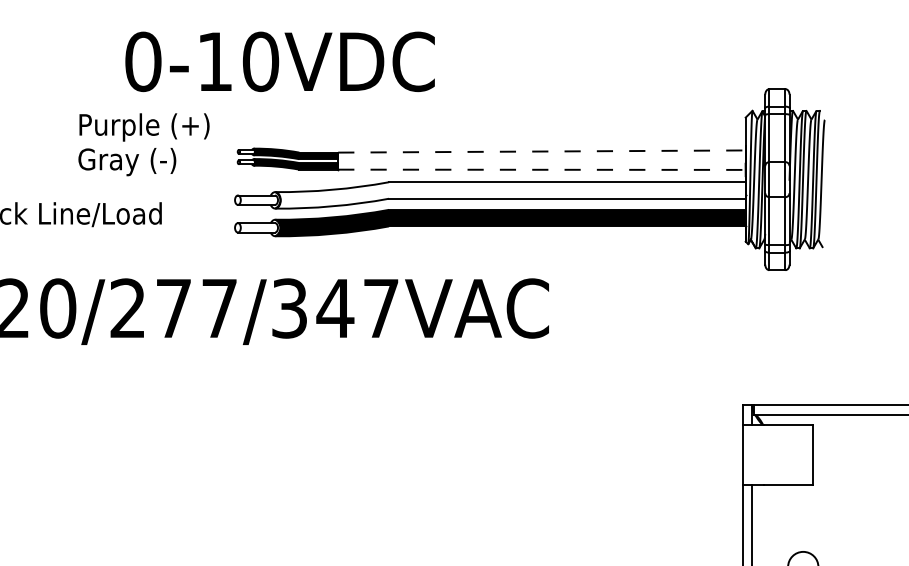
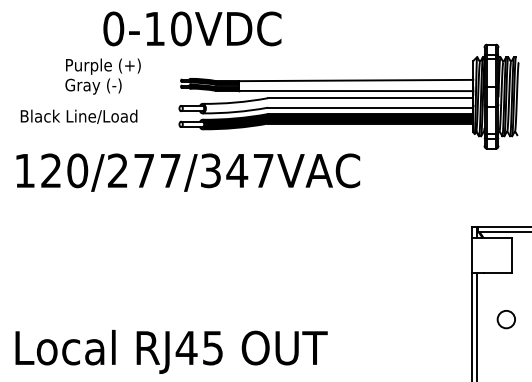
text: (280, 61) -> (192, 28), moved
text: (142, 144) -> (102, 76), moved
line: (542, 151) -> (356, 80), dashed -> solid
line: (542, 170) -> (356, 91), dashed -> solid

